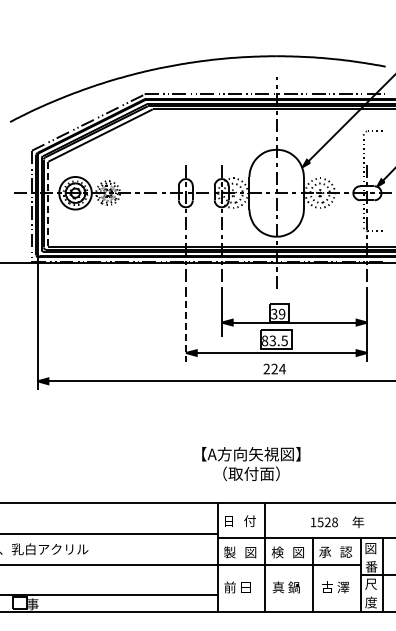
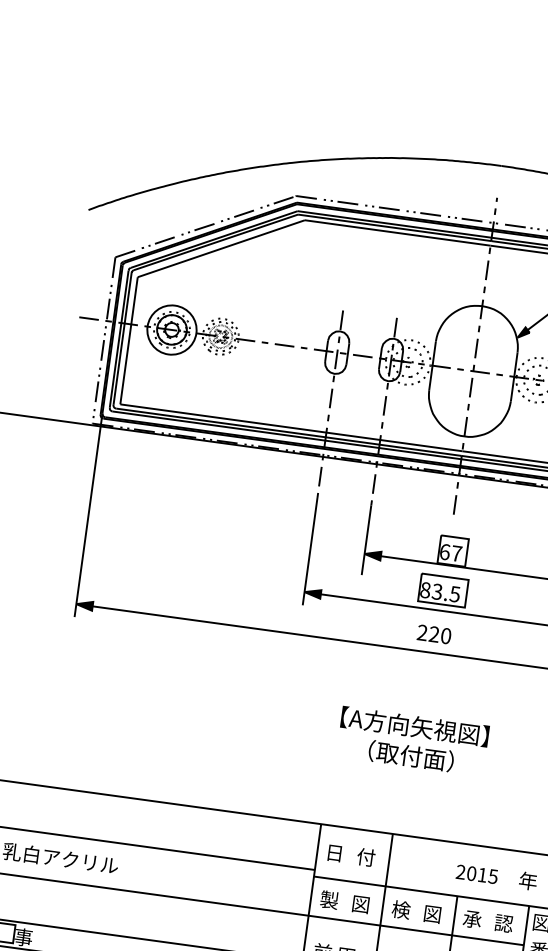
line: (48, 204) -> (129, 341), dashed -> solid
text: (278, 313) -> (451, 551), 39 -> 67
line: (185, 325) -> (309, 550), dashed -> solid
text: (282, 368) -> (446, 635), 224 -> 220
text: (251, 464) -> (413, 742), moved
text: (323, 522) -> (475, 874), 1528 -> 2015

